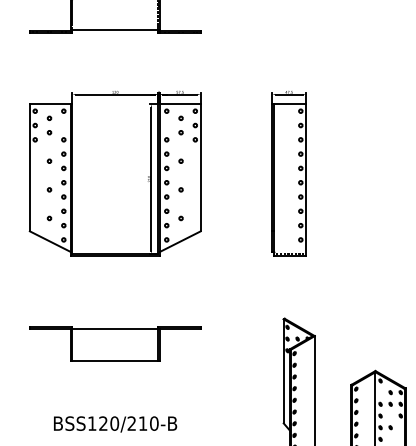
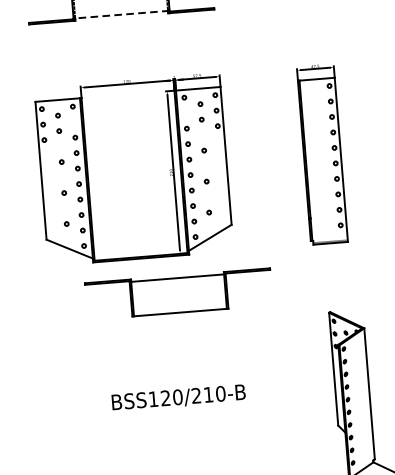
line: (114, 30) -> (120, 14), solid -> dashed
part: (115, 343) -> (179, 293), moved
text: (115, 424) -> (178, 398), moved

